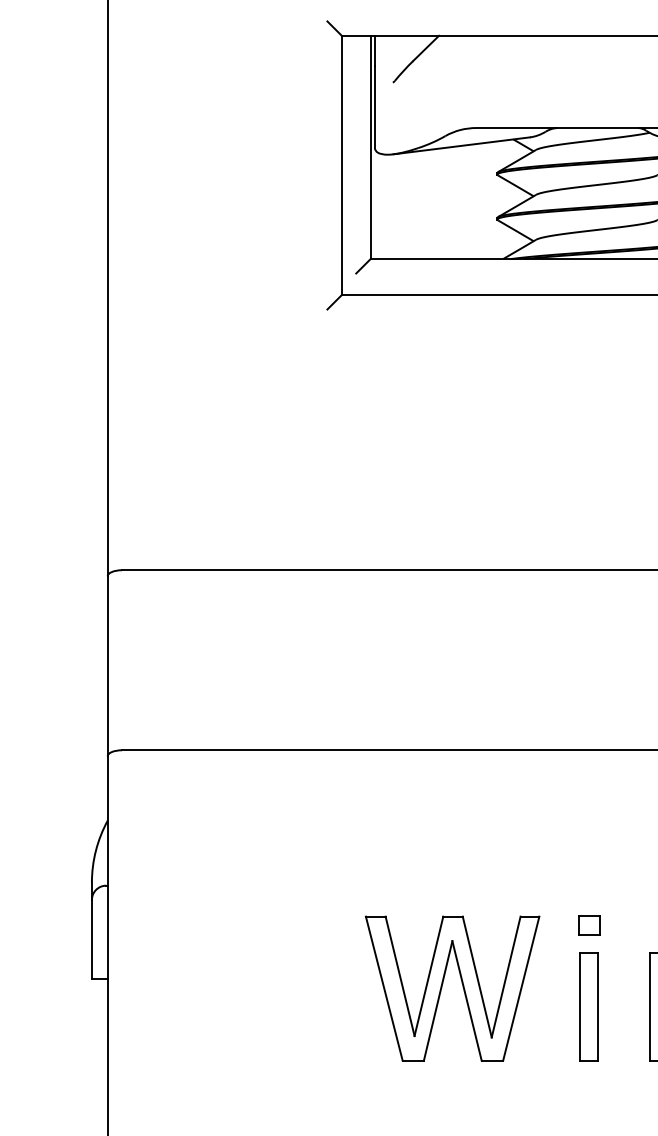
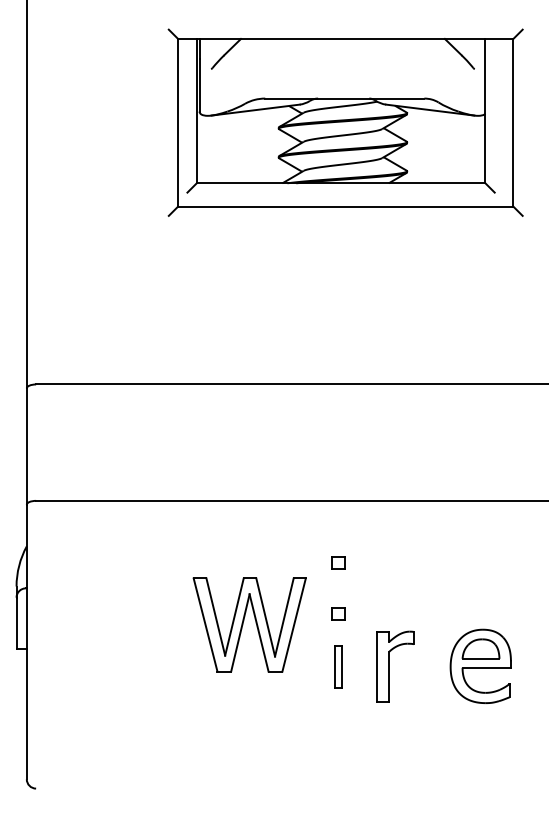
part: (589, 845) -> (338, 562), added
part: (452, 987) -> (249, 624), moved
part: (588, 1006) -> (337, 666), size x0.6

